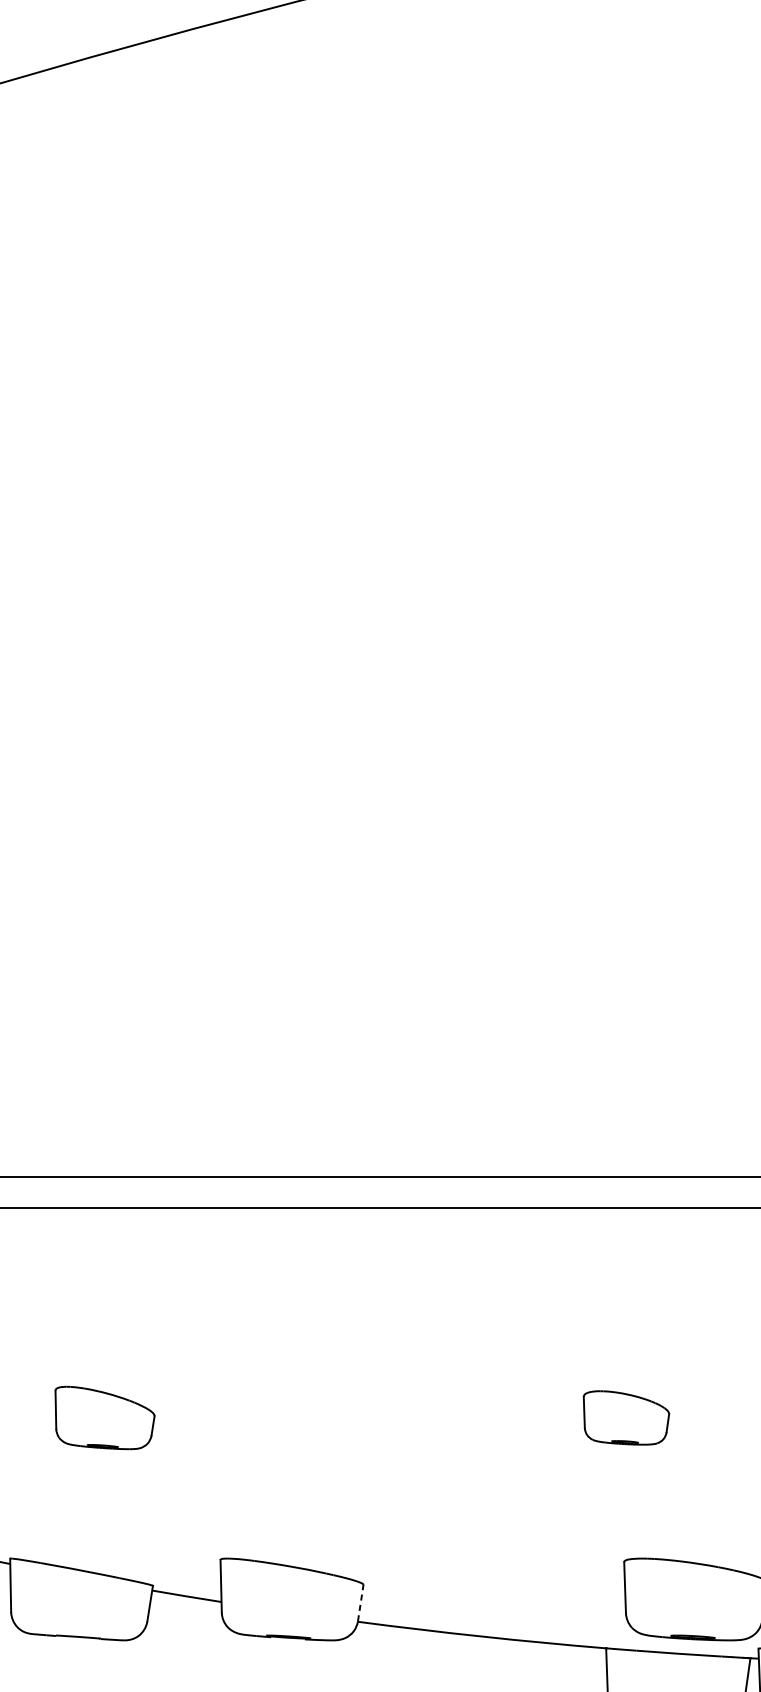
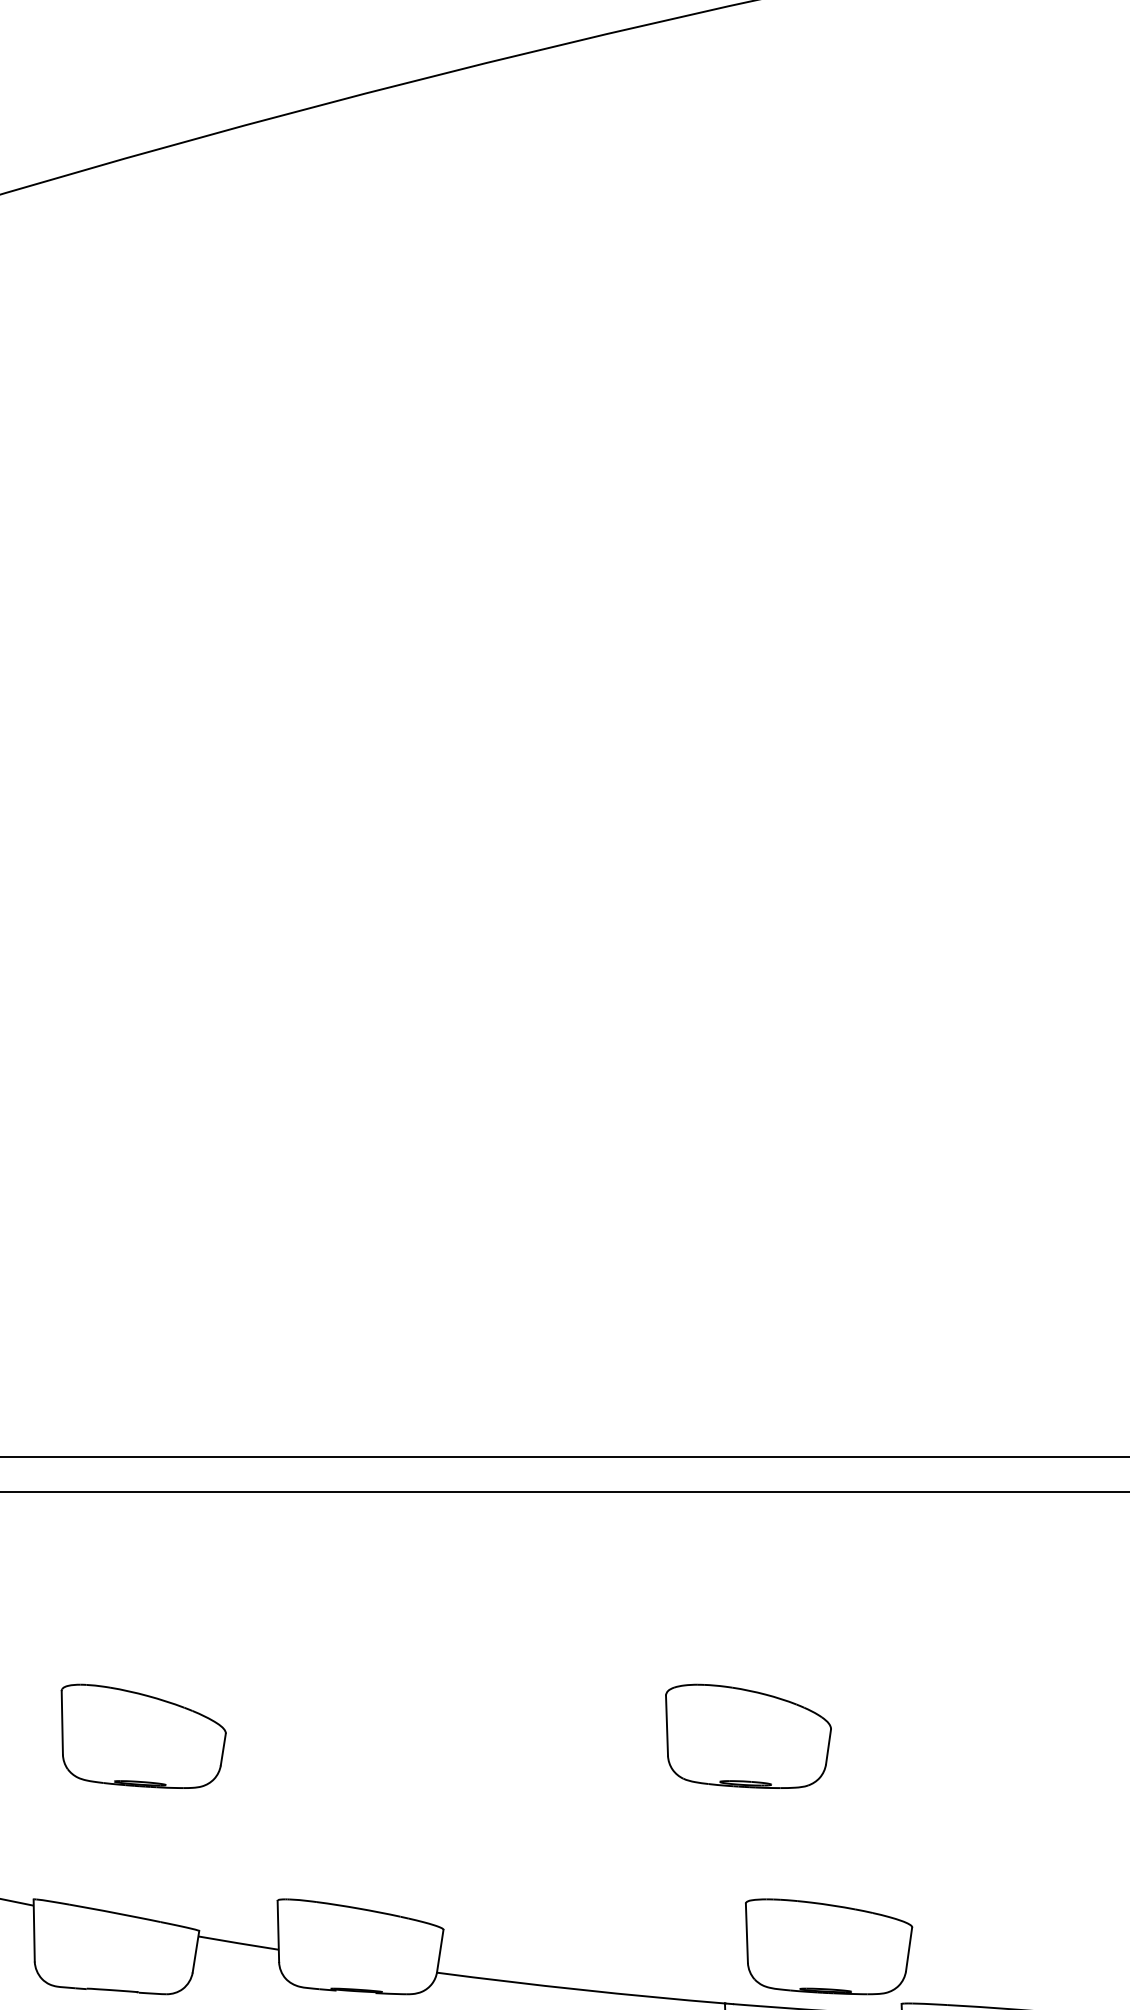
part: (104, 1417) -> (143, 1735), size x1.43
part: (626, 1417) -> (748, 1735), size x1.67
line: (360, 1602) -> (440, 1950), dashed -> solid

